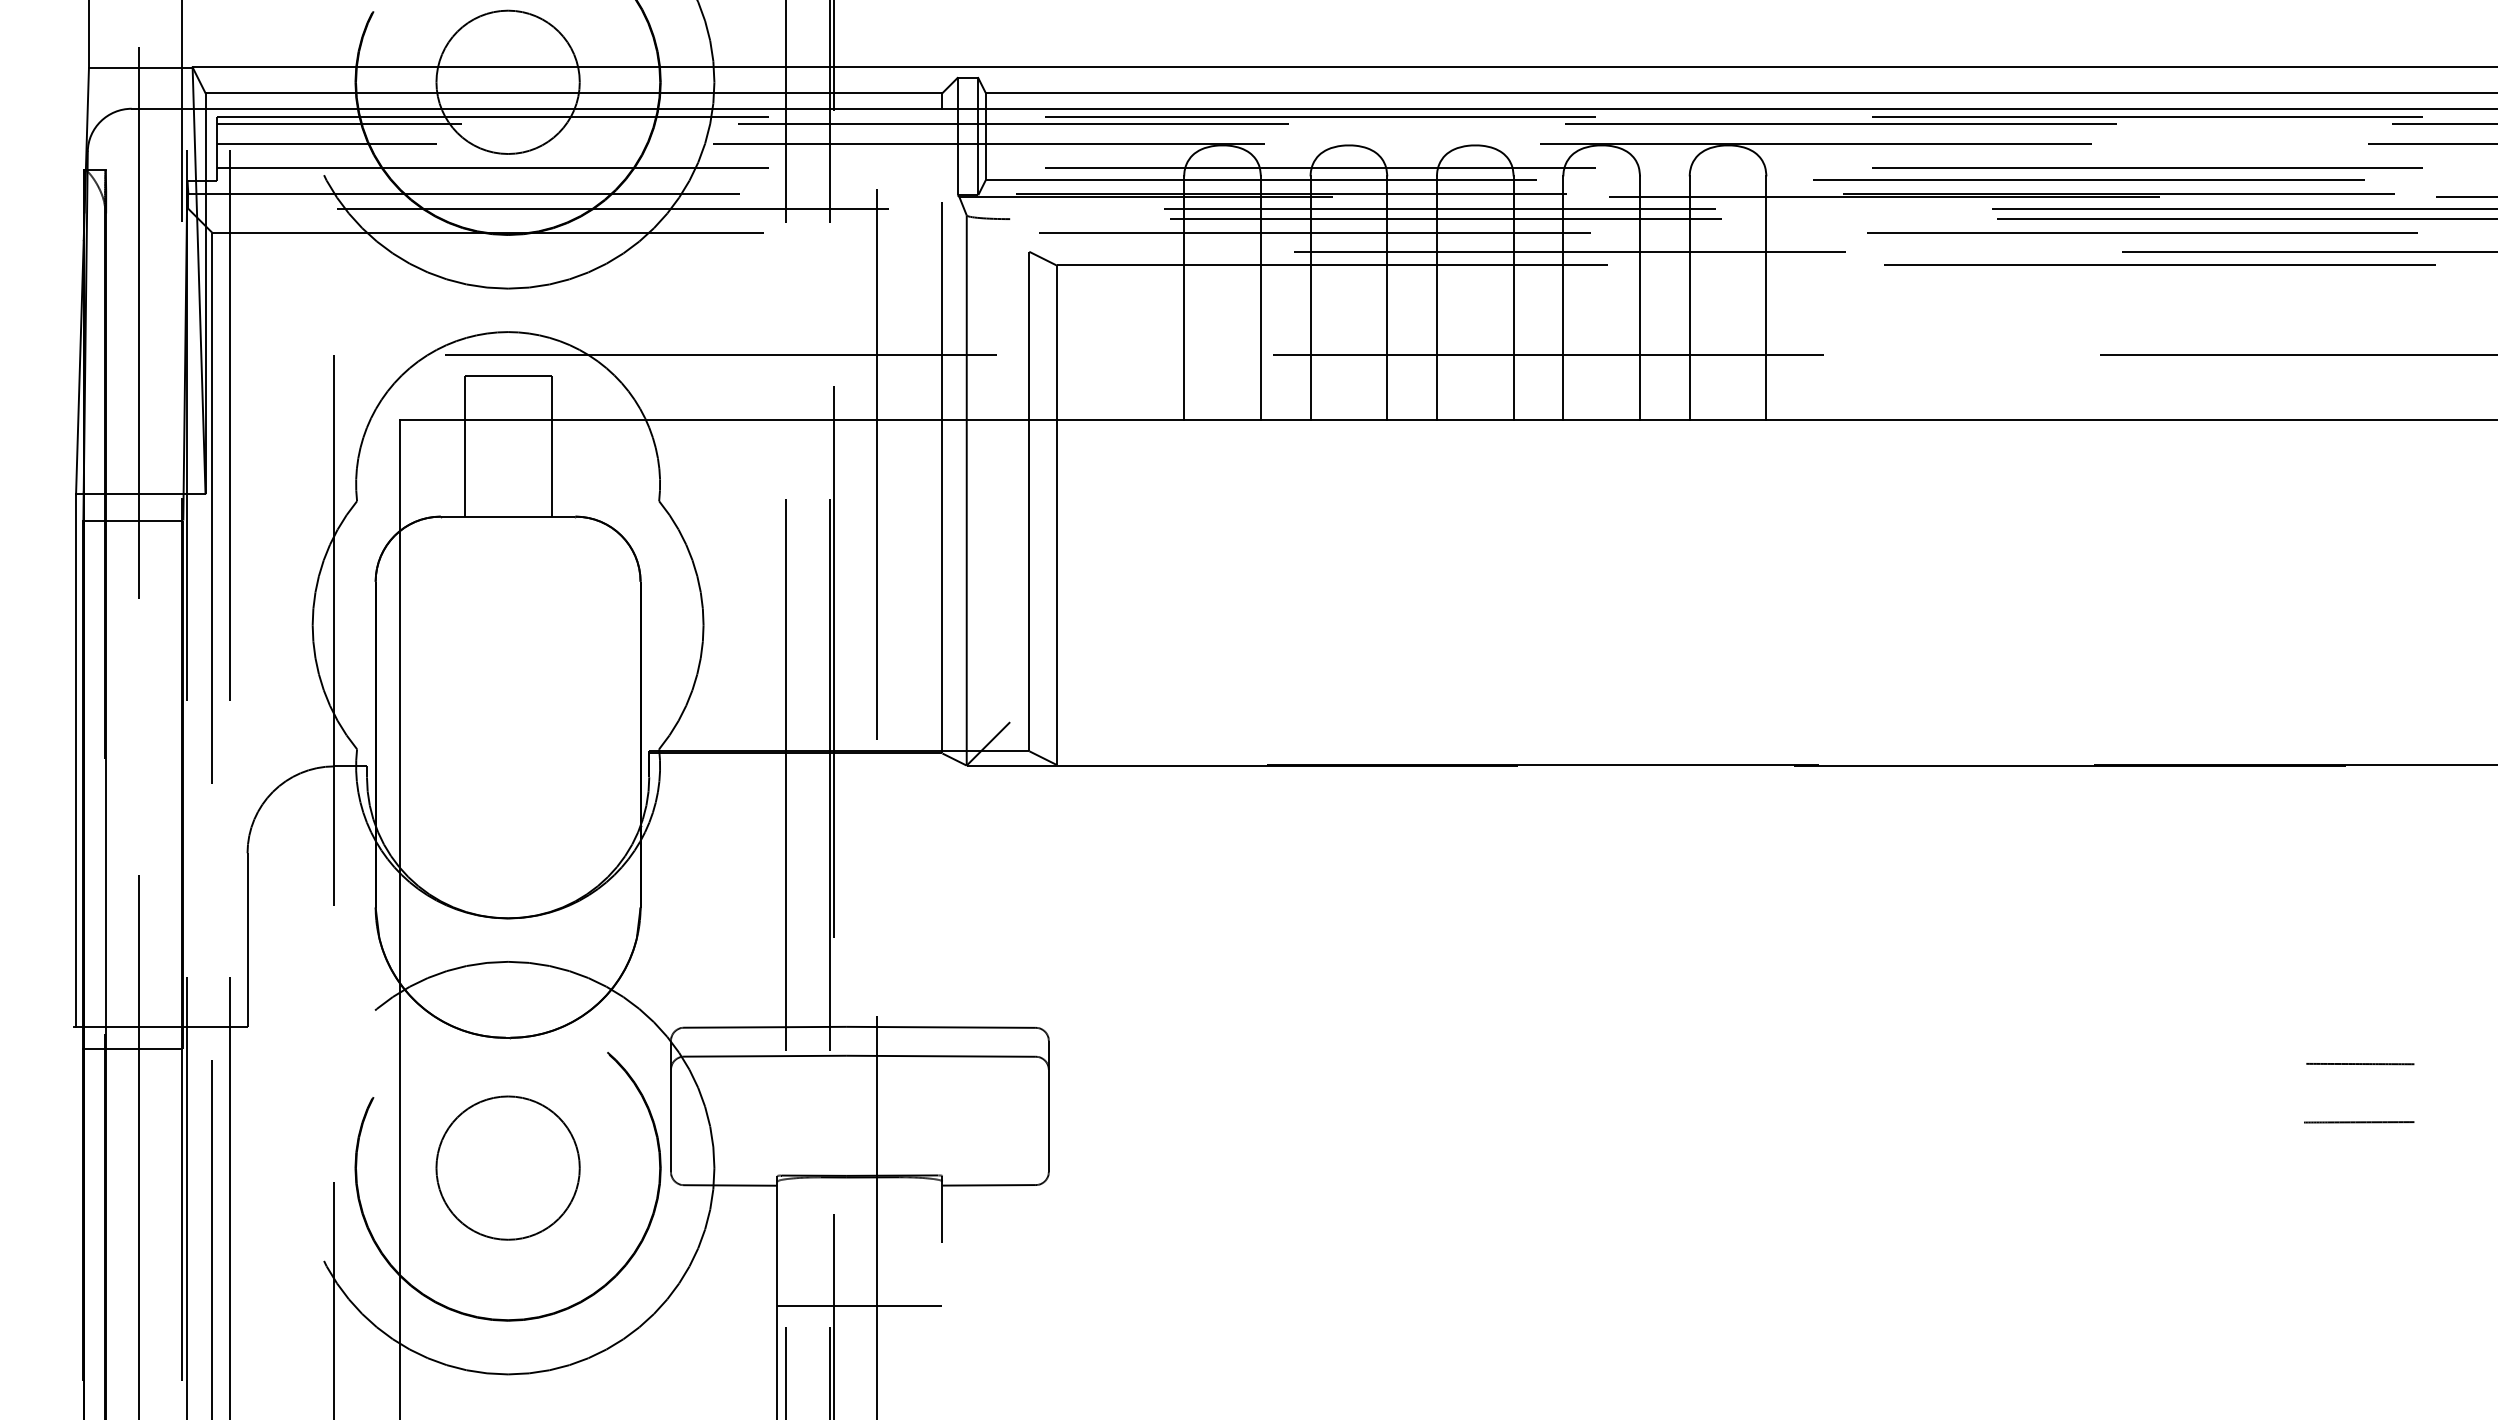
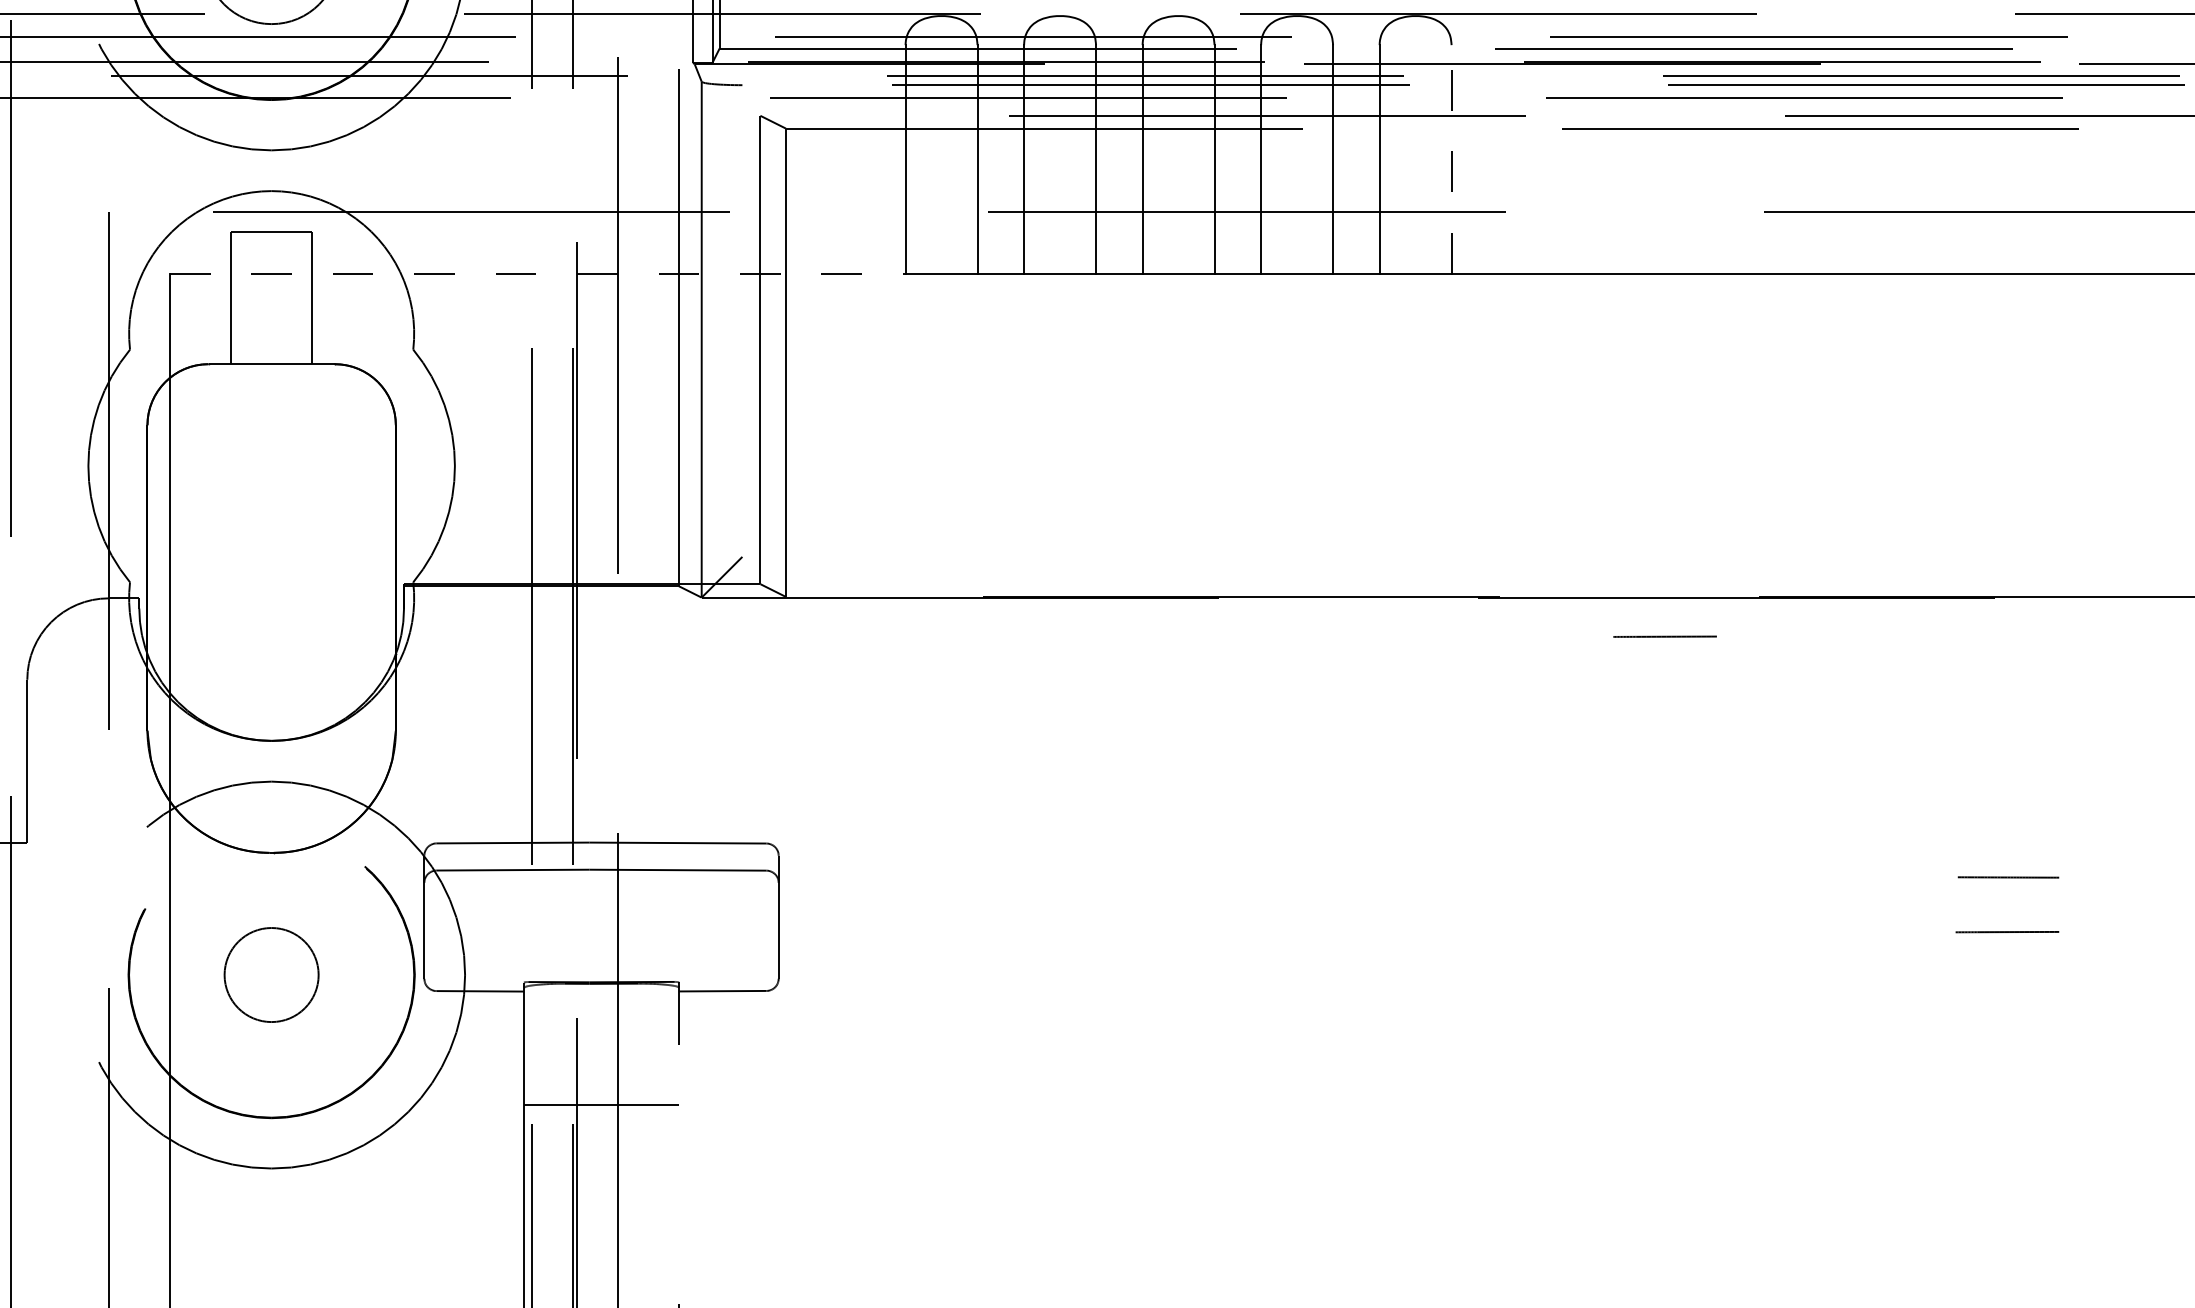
line: (1766, 298) -> (1451, 159), solid -> dashed
line: (792, 420) -> (538, 274), solid -> dashed
line: (1994, 807) -> (1665, 636), added
circle: (507, 1167) -> (271, 974), size x0.7

